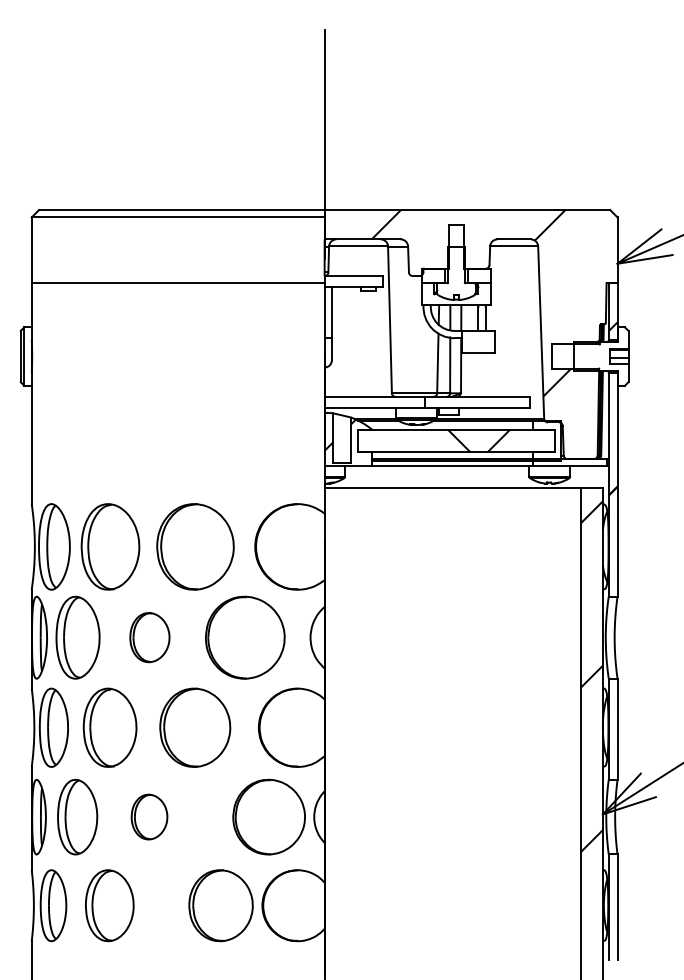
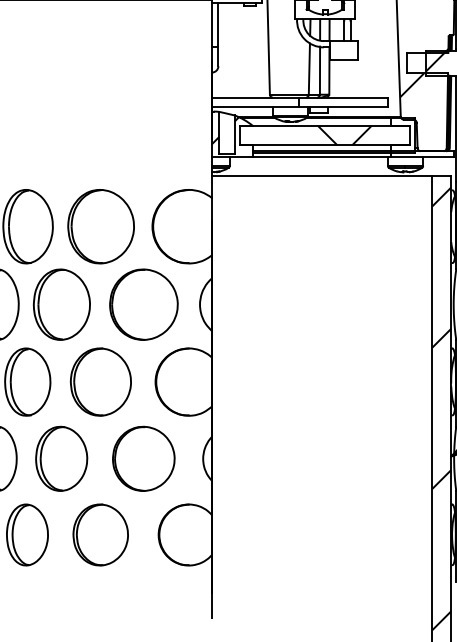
hatch: (585, 353) -> (436, 60), added
part: (149, 637) -> (61, 304), size x1.67
part: (149, 816) -> (61, 458), size x1.67
part: (268, 816) -> (143, 458), moved
part: (220, 905) -> (100, 534), moved

